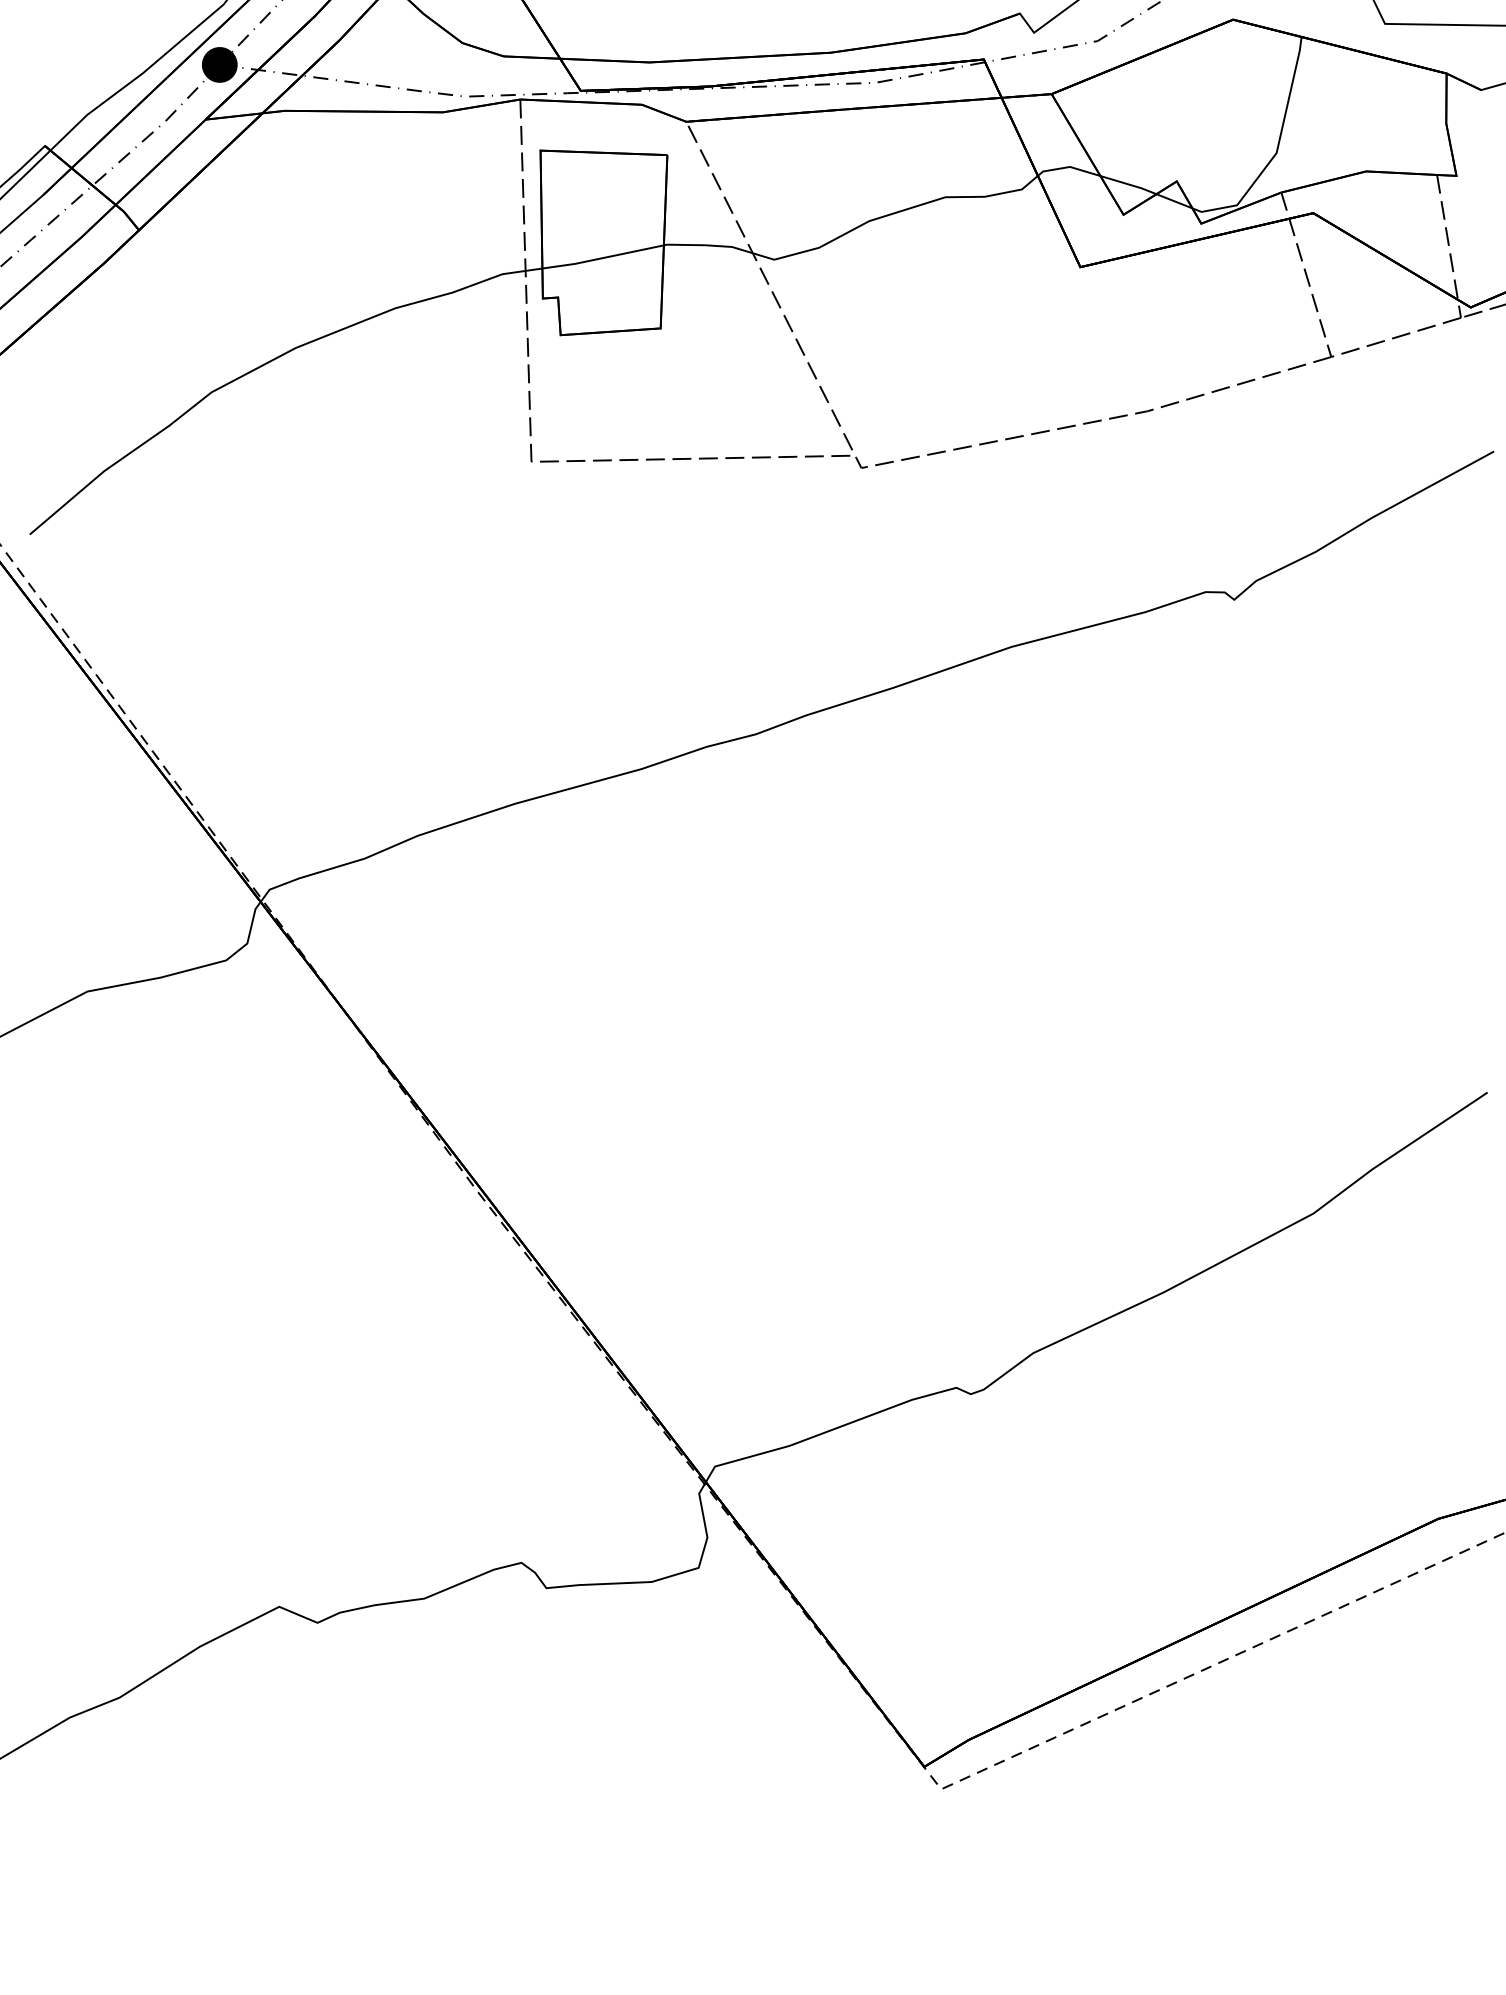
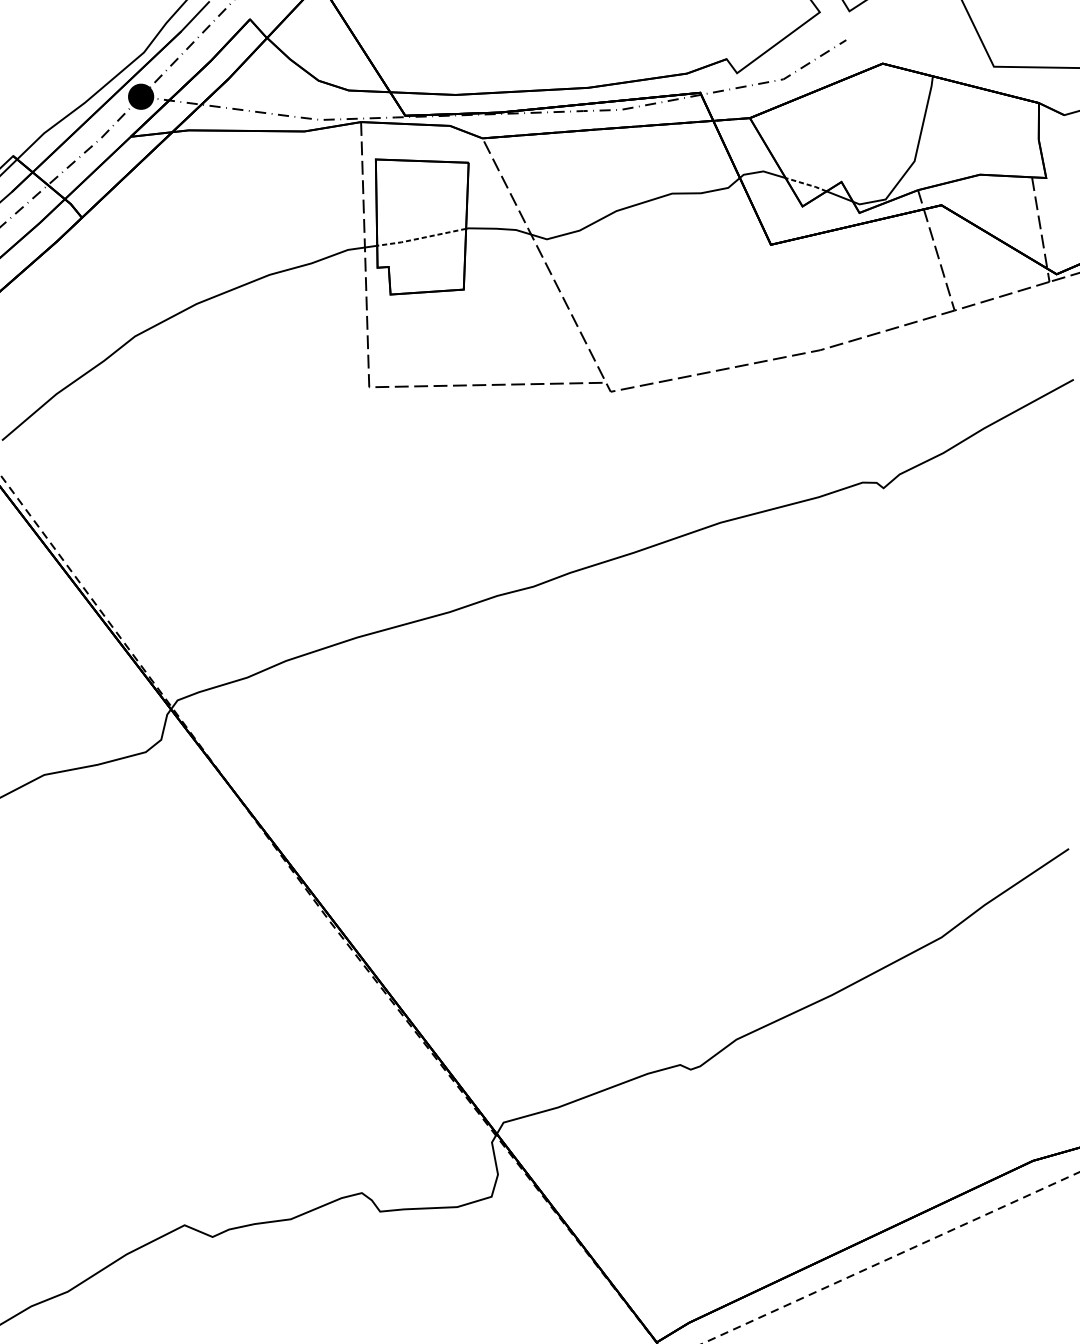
line: (1129, 184) -> (806, 184), solid -> dashed
line: (602, 258) -> (421, 238), solid -> dashed

